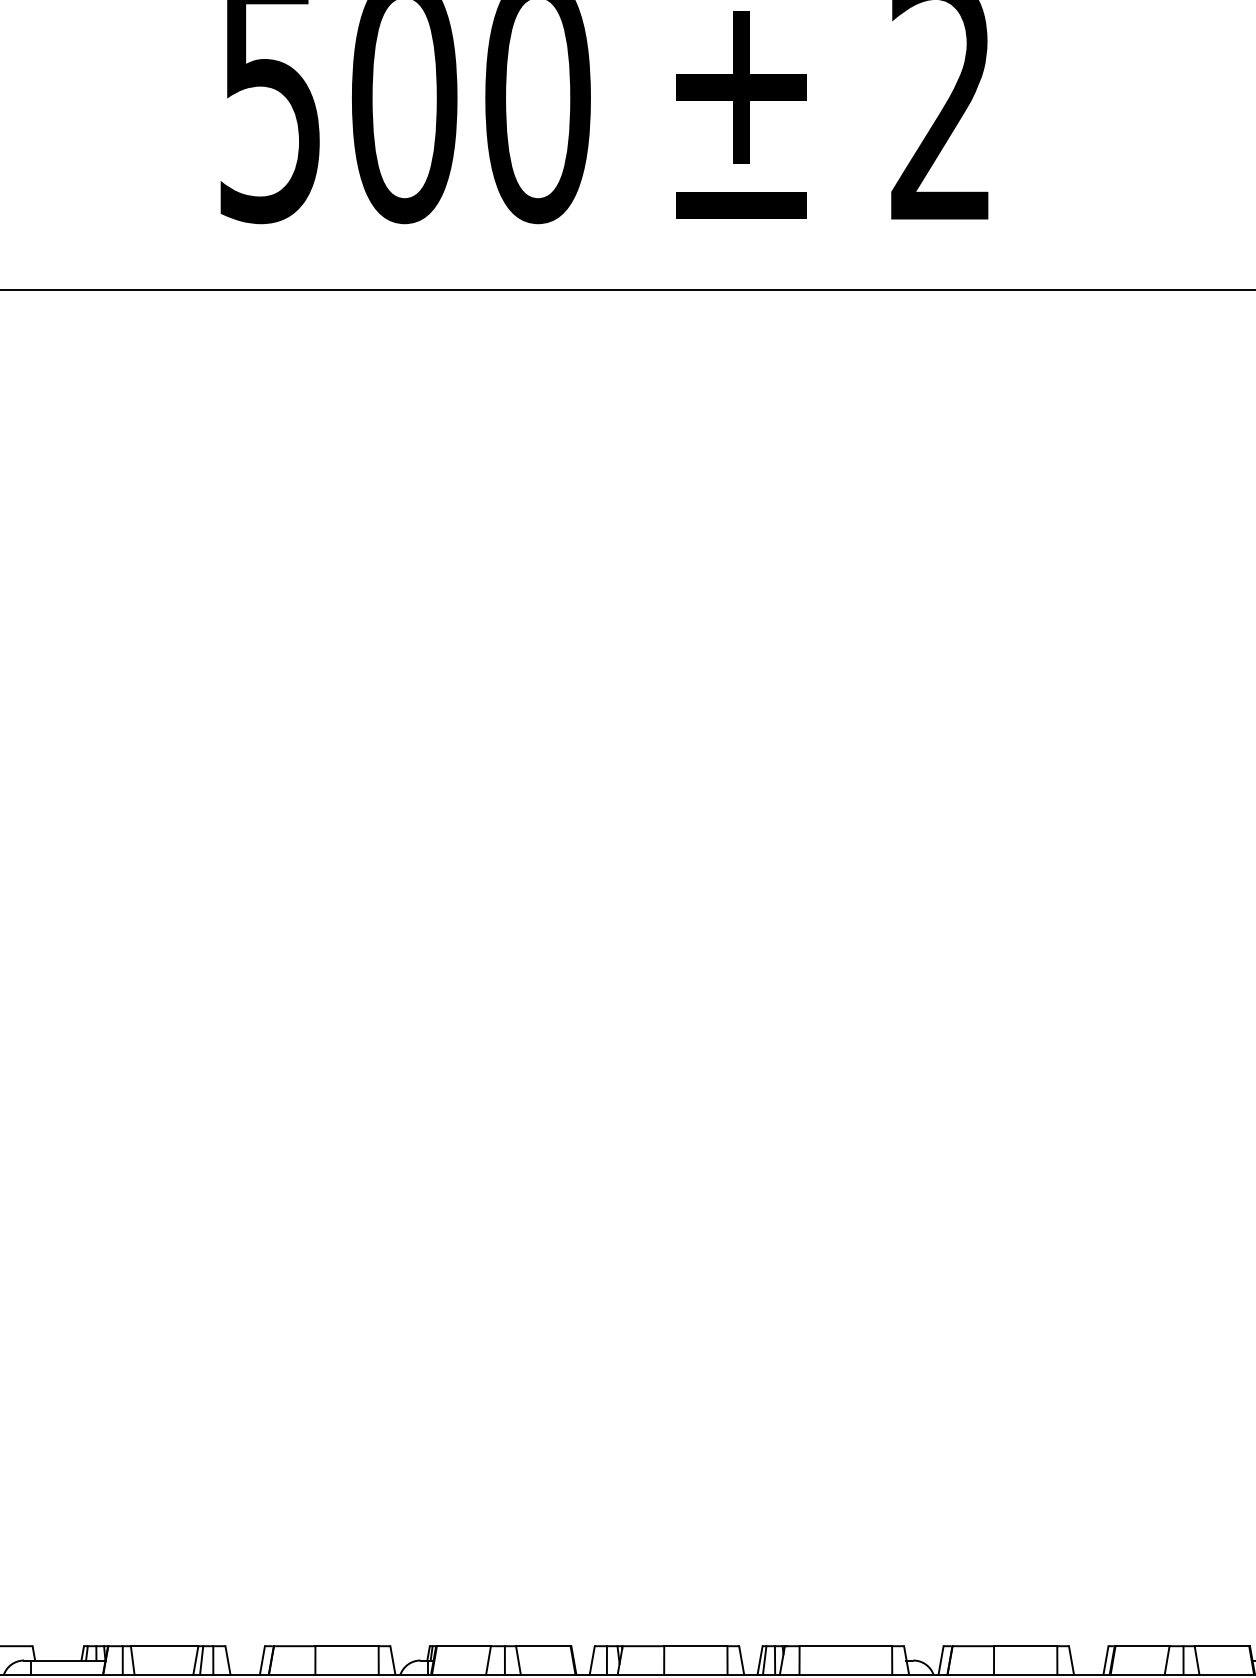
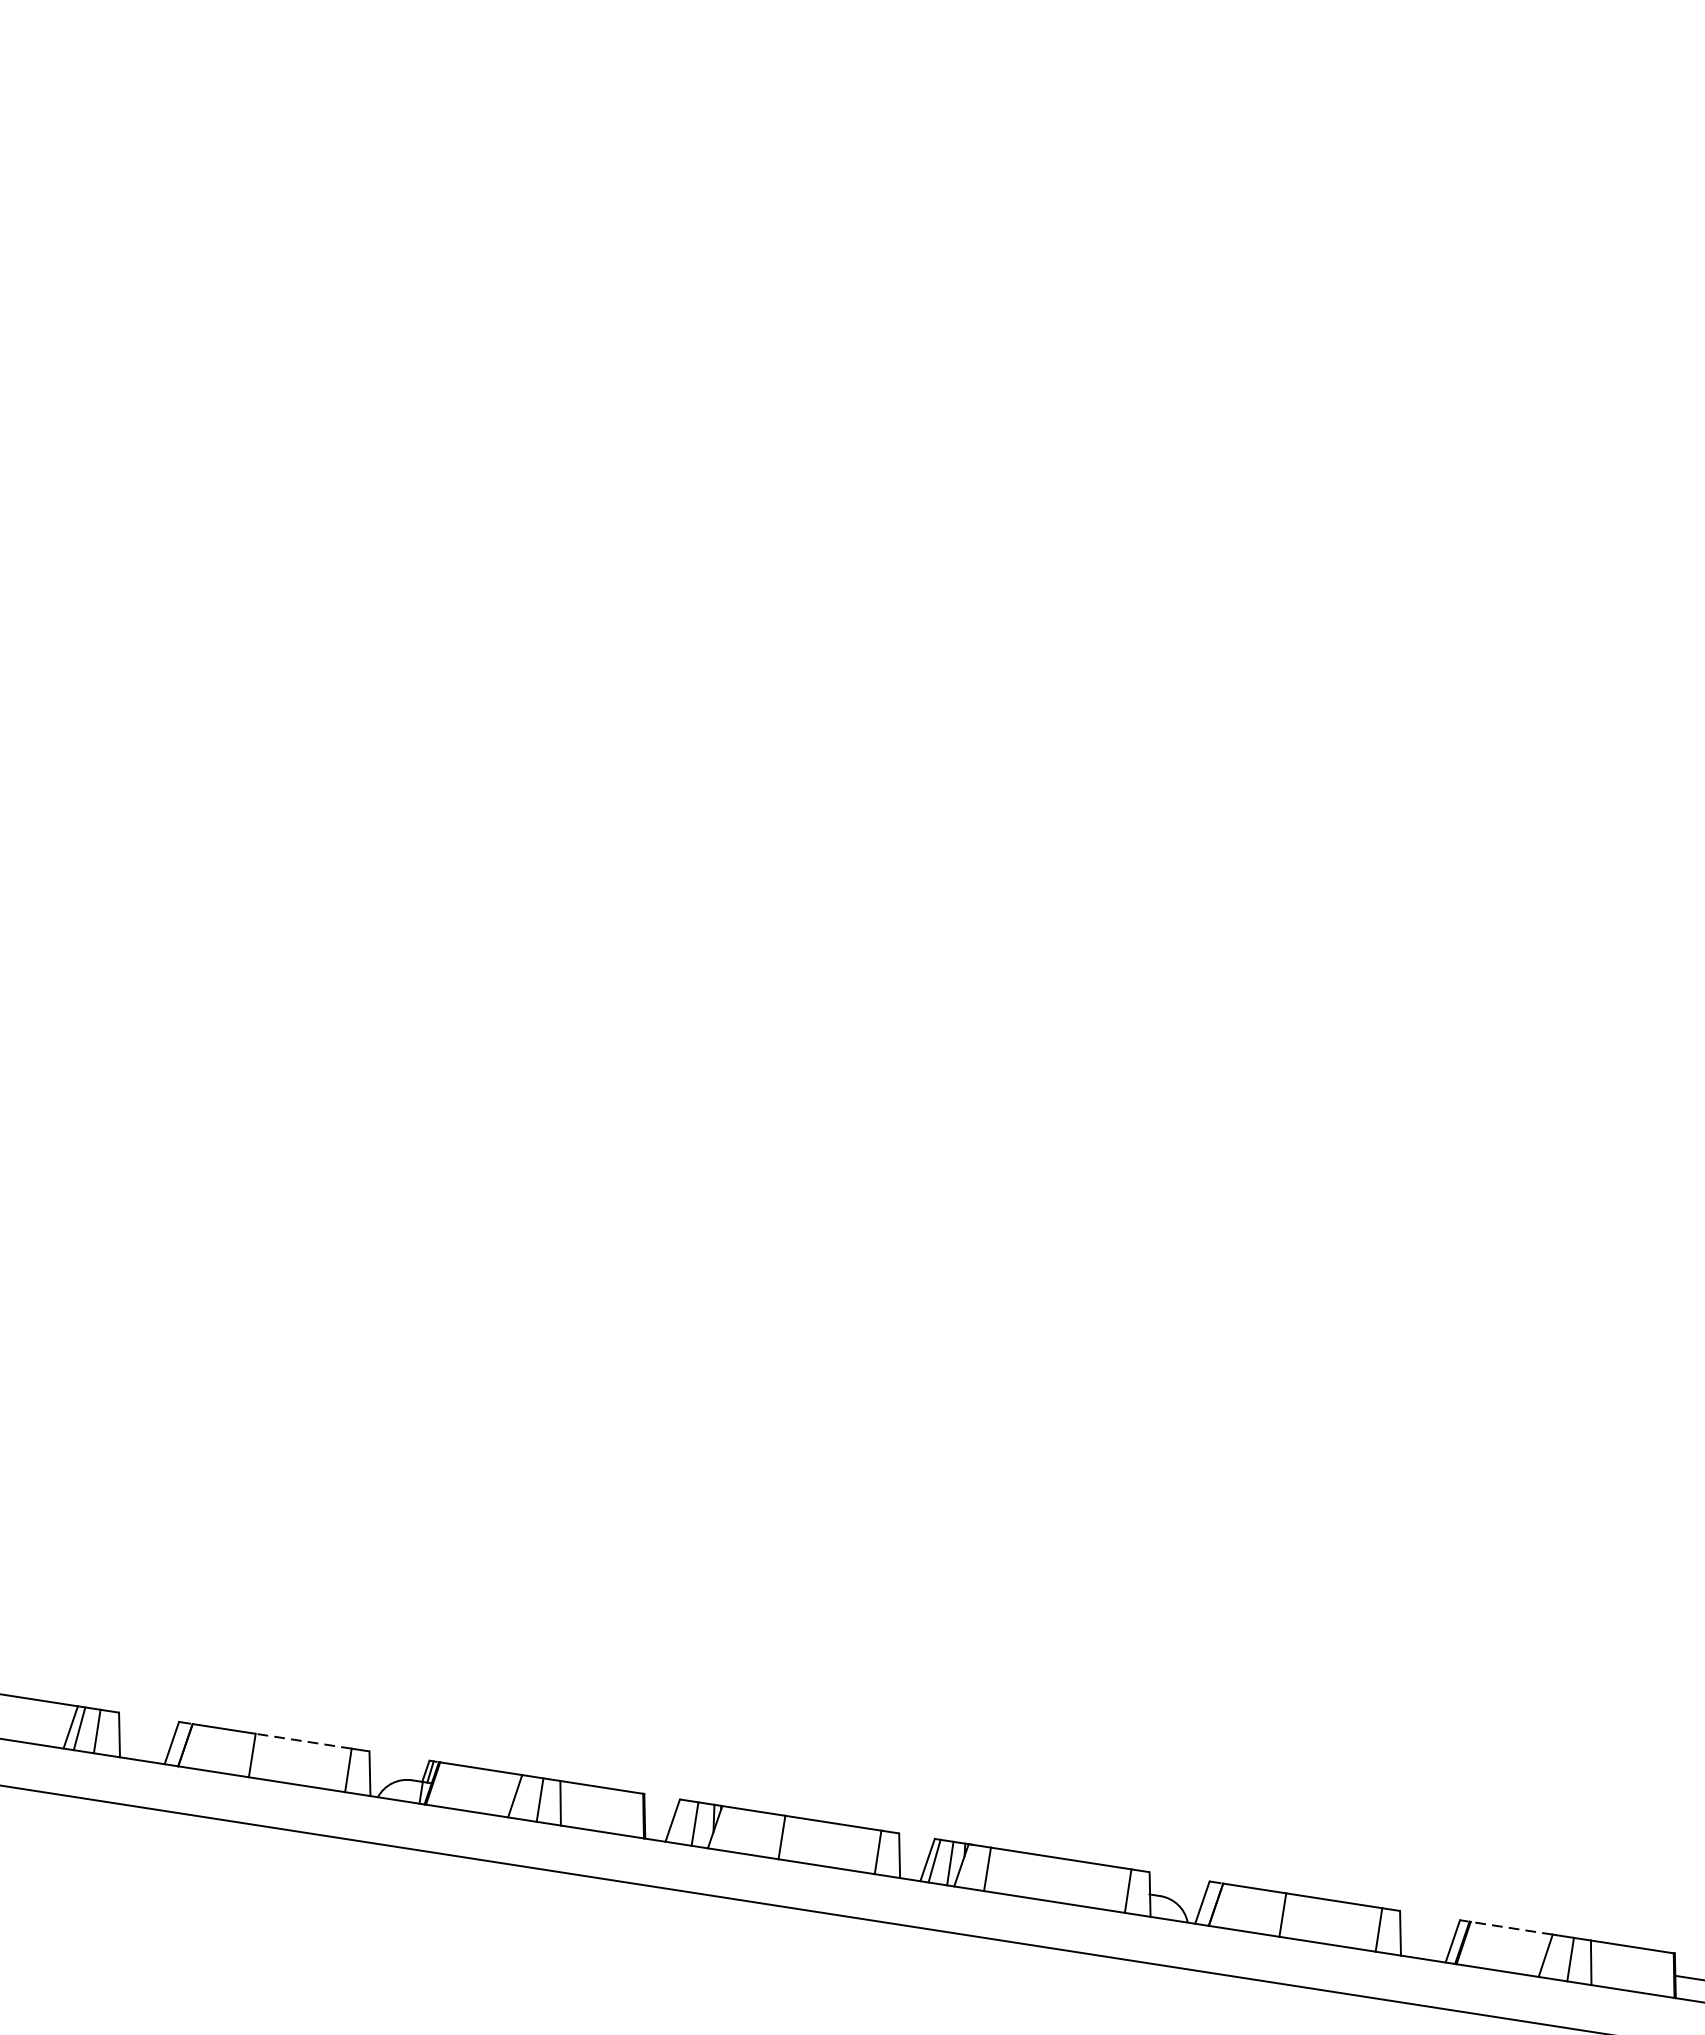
line: (347, 1646) -> (304, 1741), solid -> dashed
line: (1142, 1646) -> (1511, 1928), solid -> dashed

